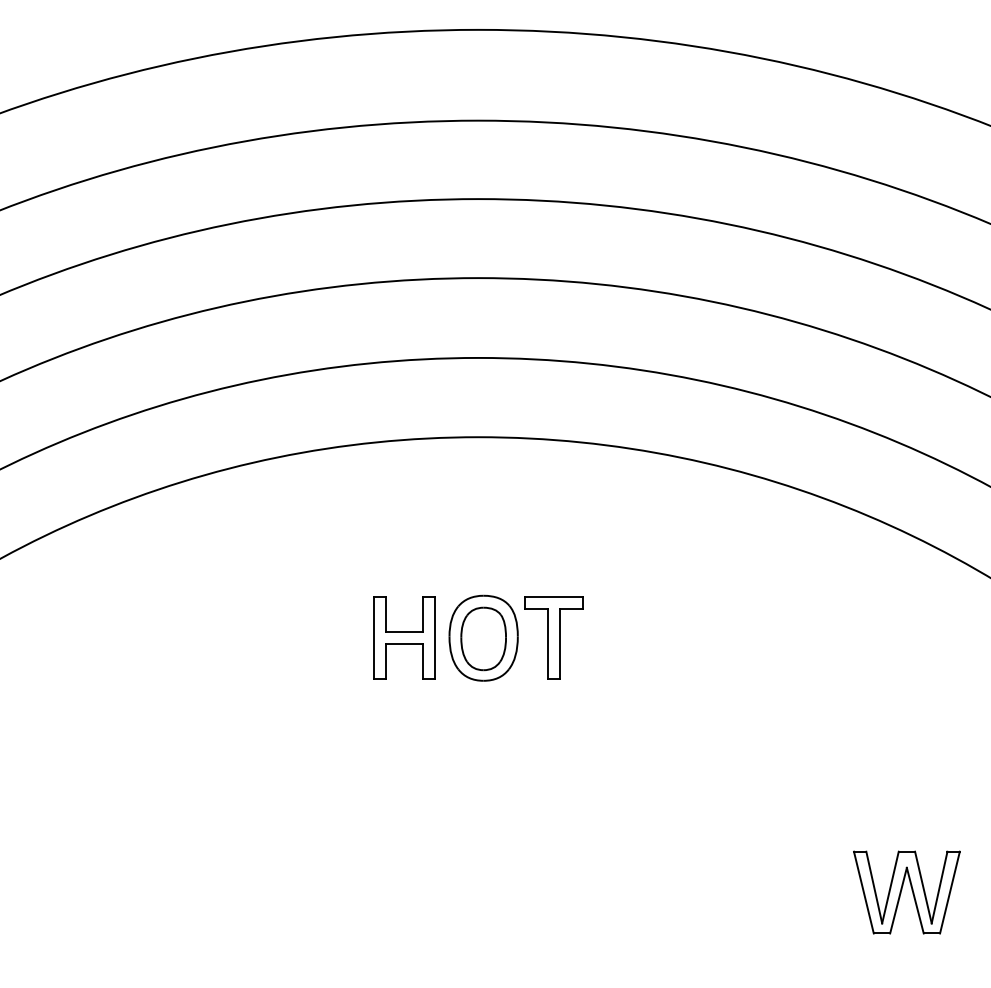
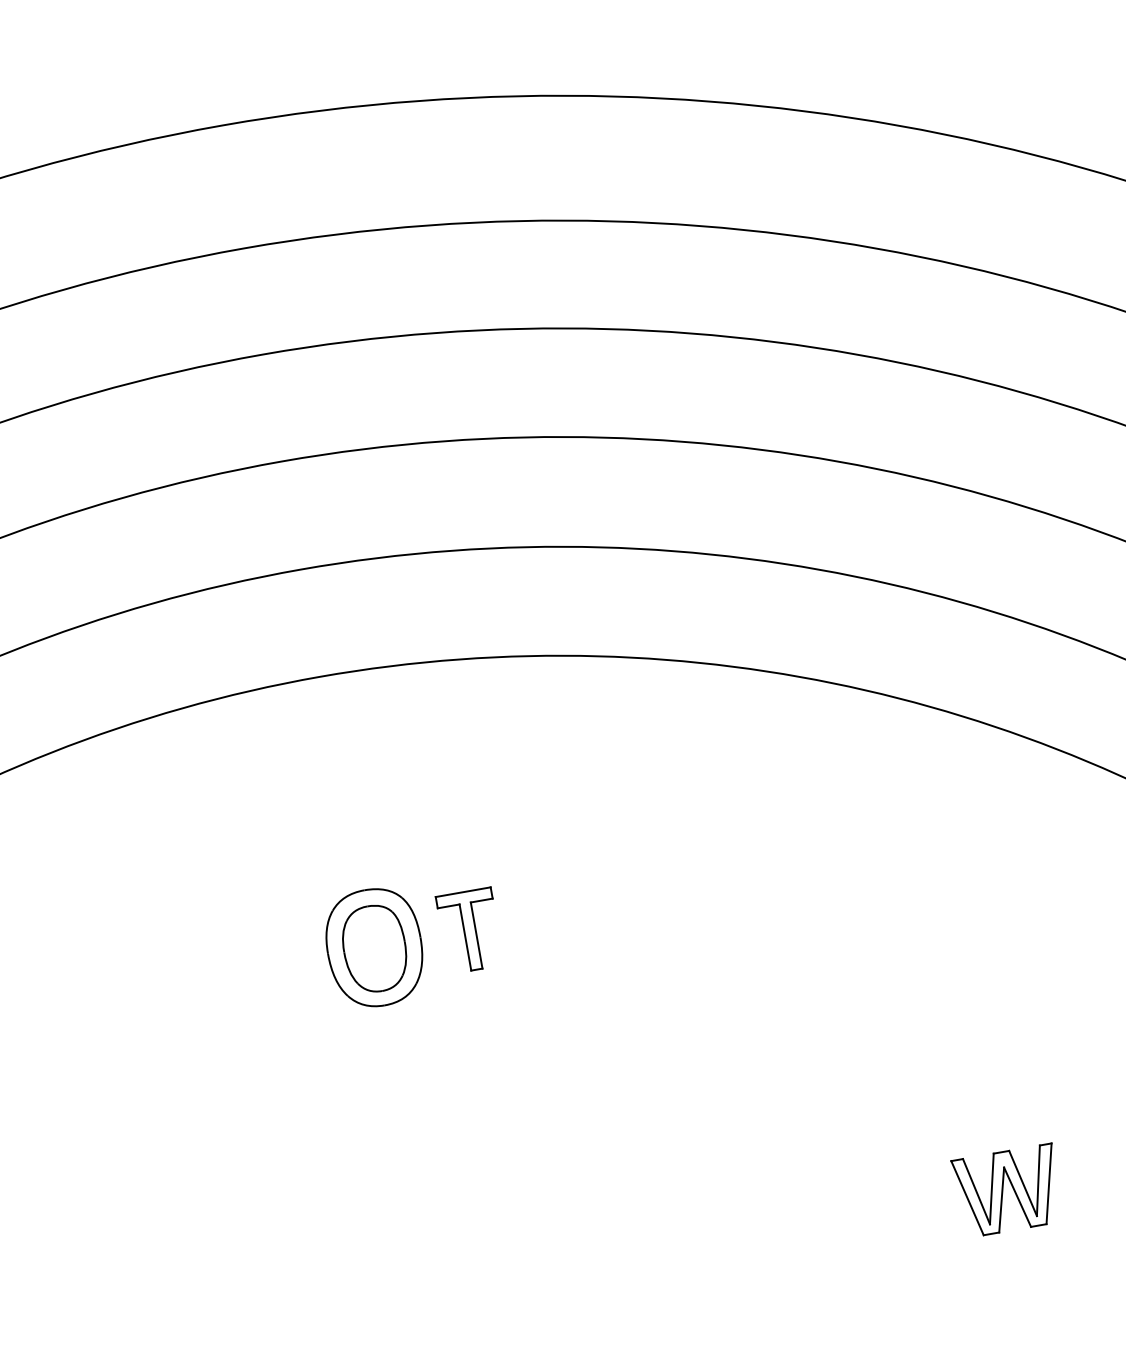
part: (404, 637) -> (267, 965), removed
part: (553, 637) -> (468, 930), size x0.7
part: (906, 892) -> (1007, 1191), size x0.7

